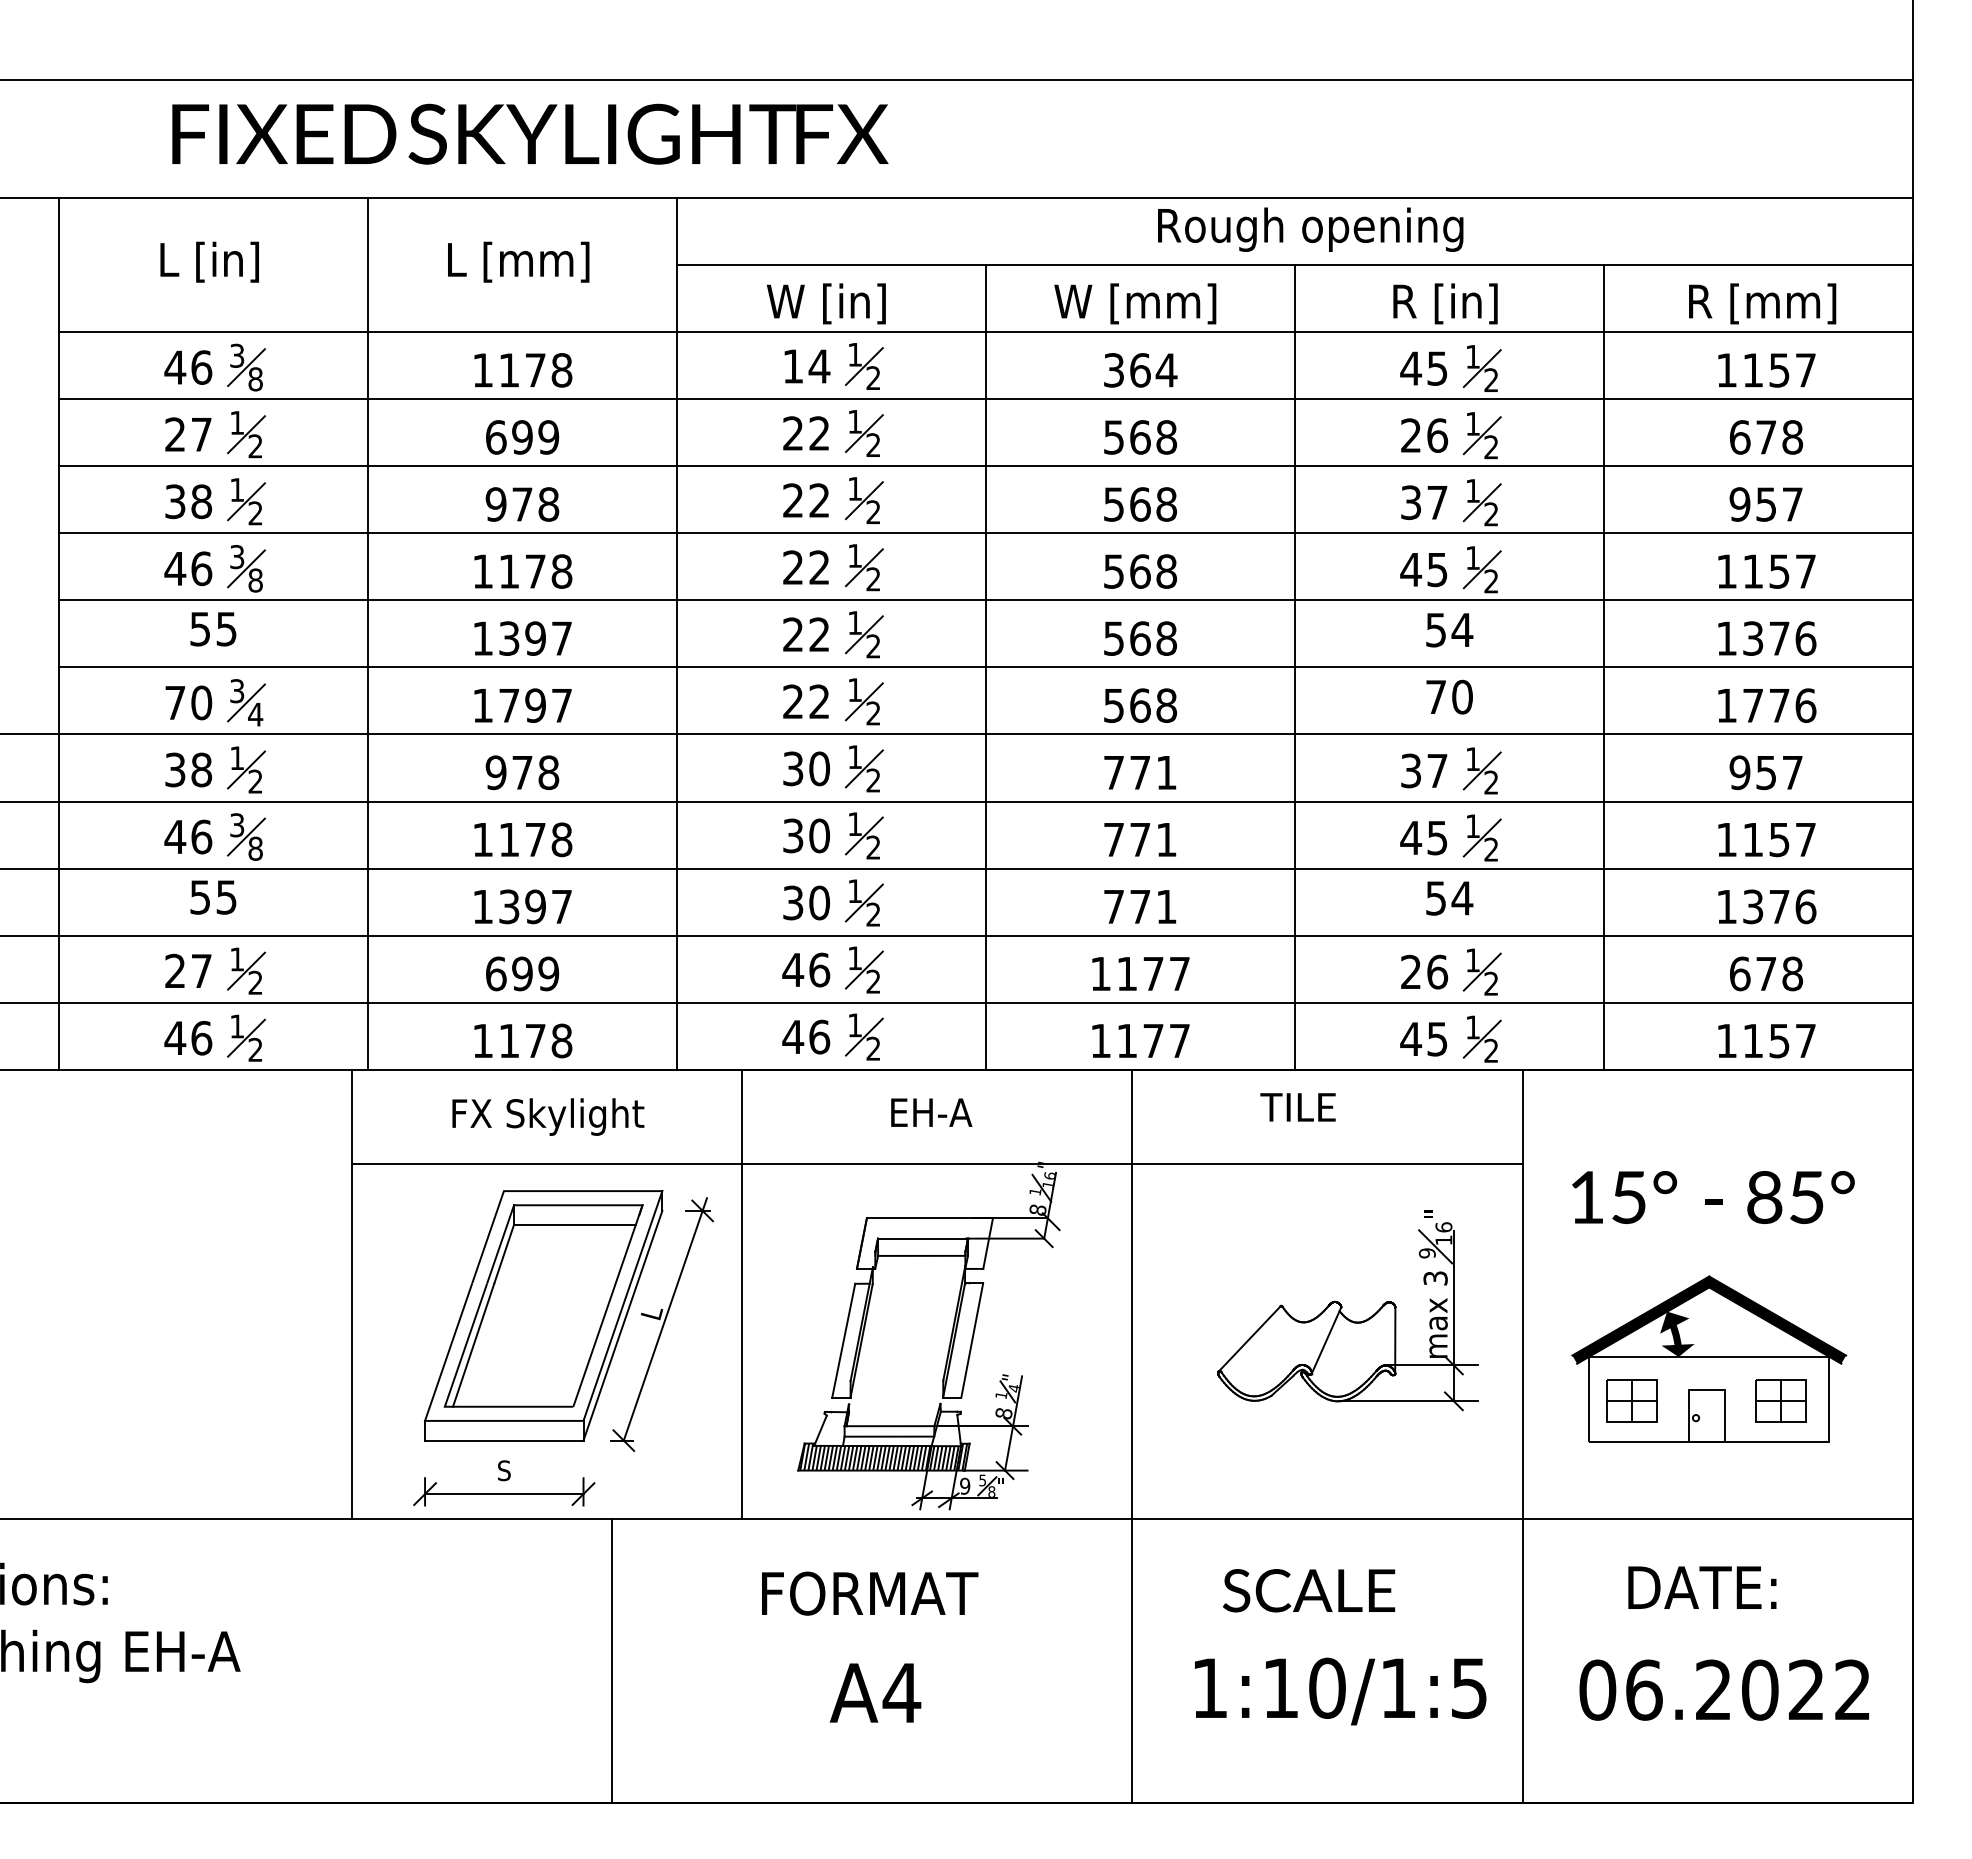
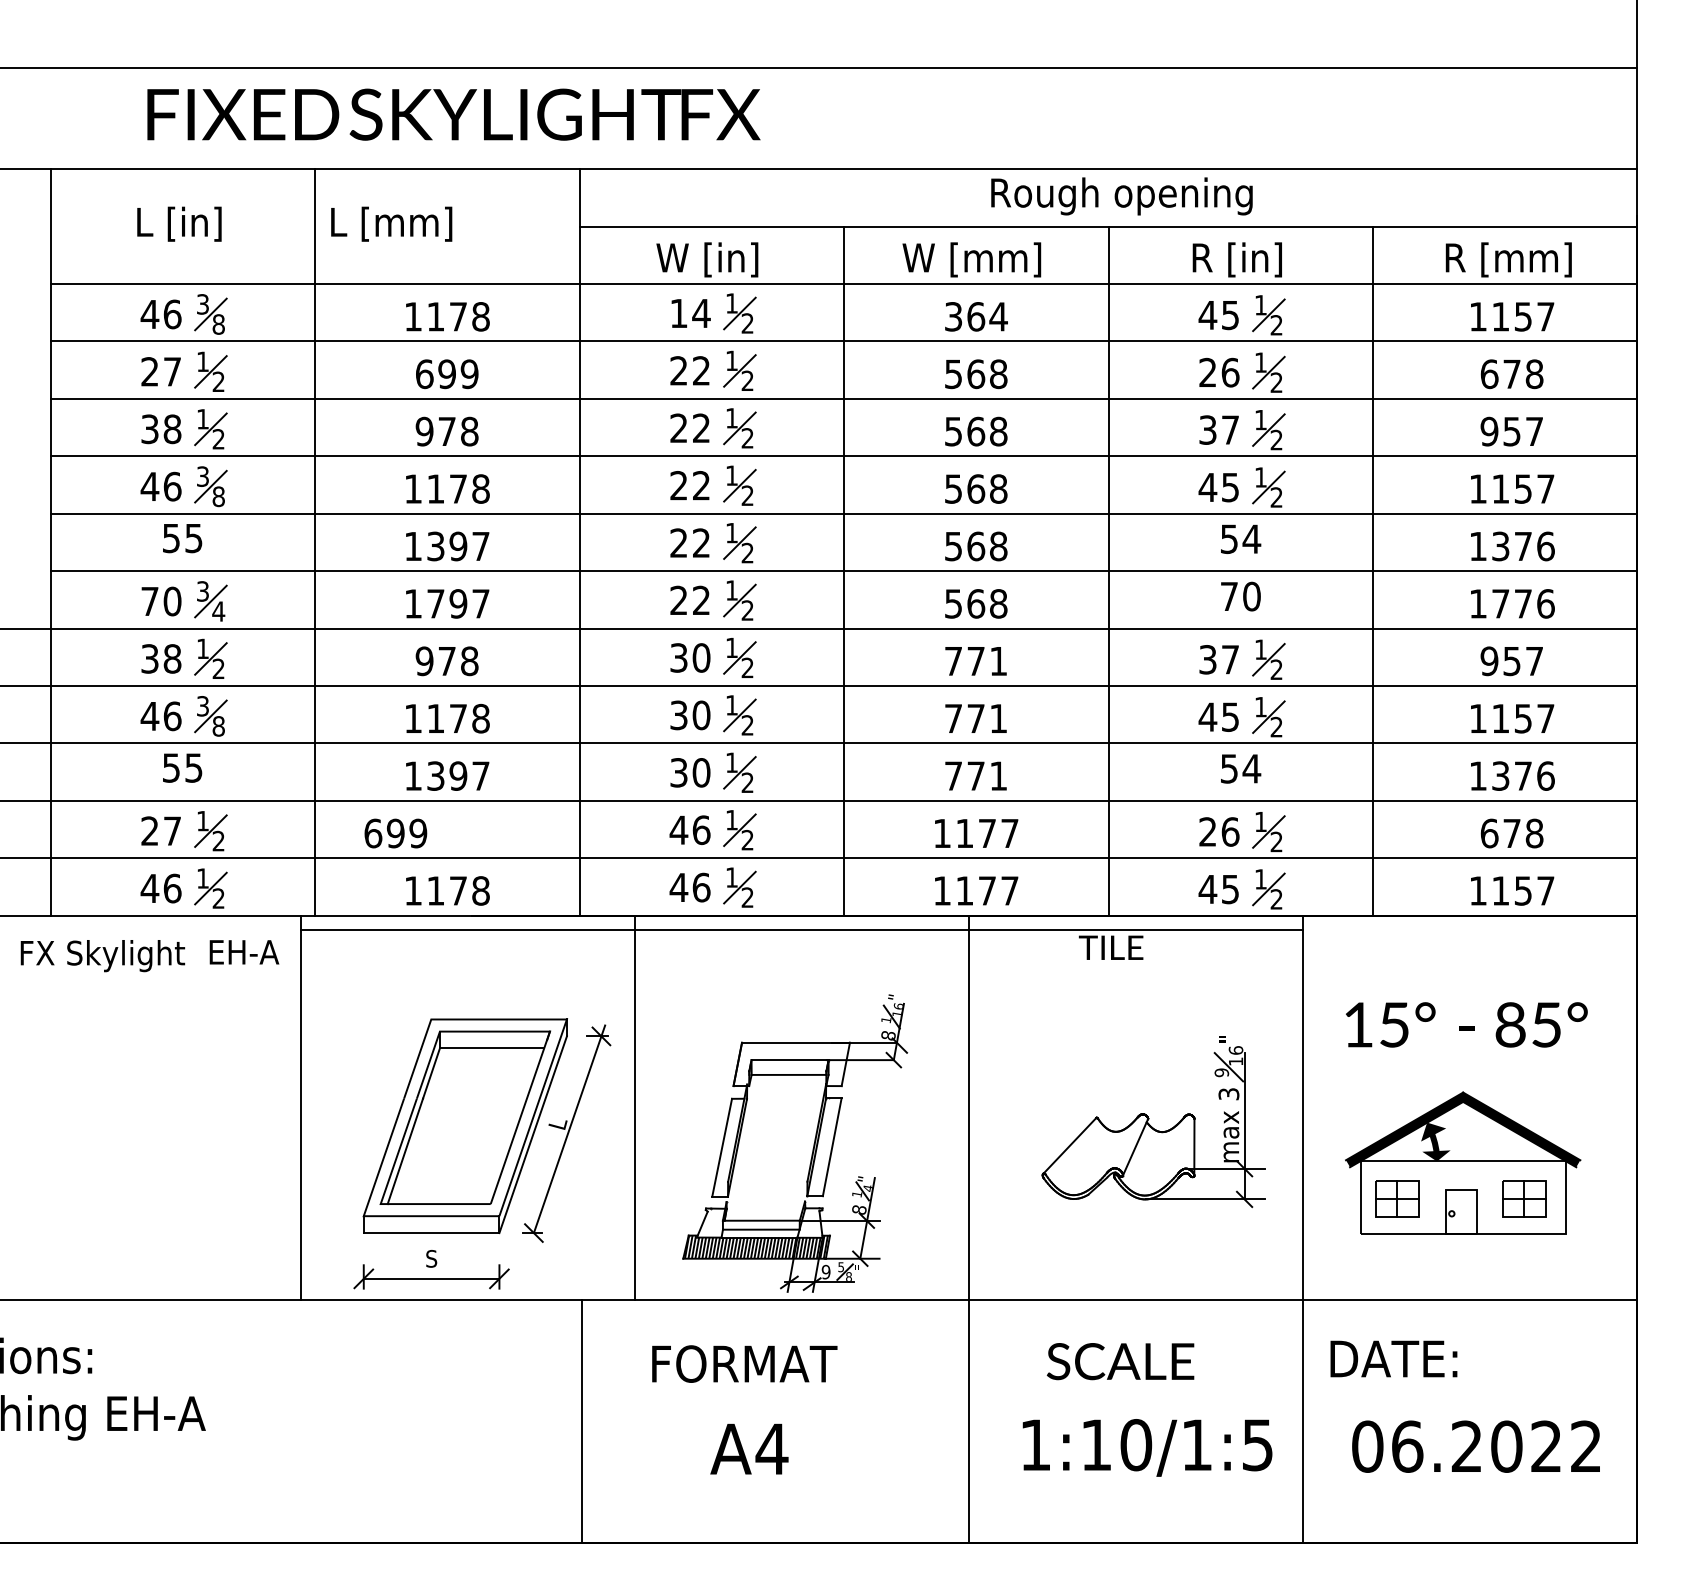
text: (518, 261) -> (391, 223), moved
text: (522, 973) -> (395, 833), moved
text: (931, 1112) -> (244, 952), moved
text: (548, 1116) -> (103, 955), moved
line: (936, 1164) -> (801, 929), moved
text: (1702, 1587) -> (1394, 1358), moved
line: (611, 1661) -> (581, 1422), moved

